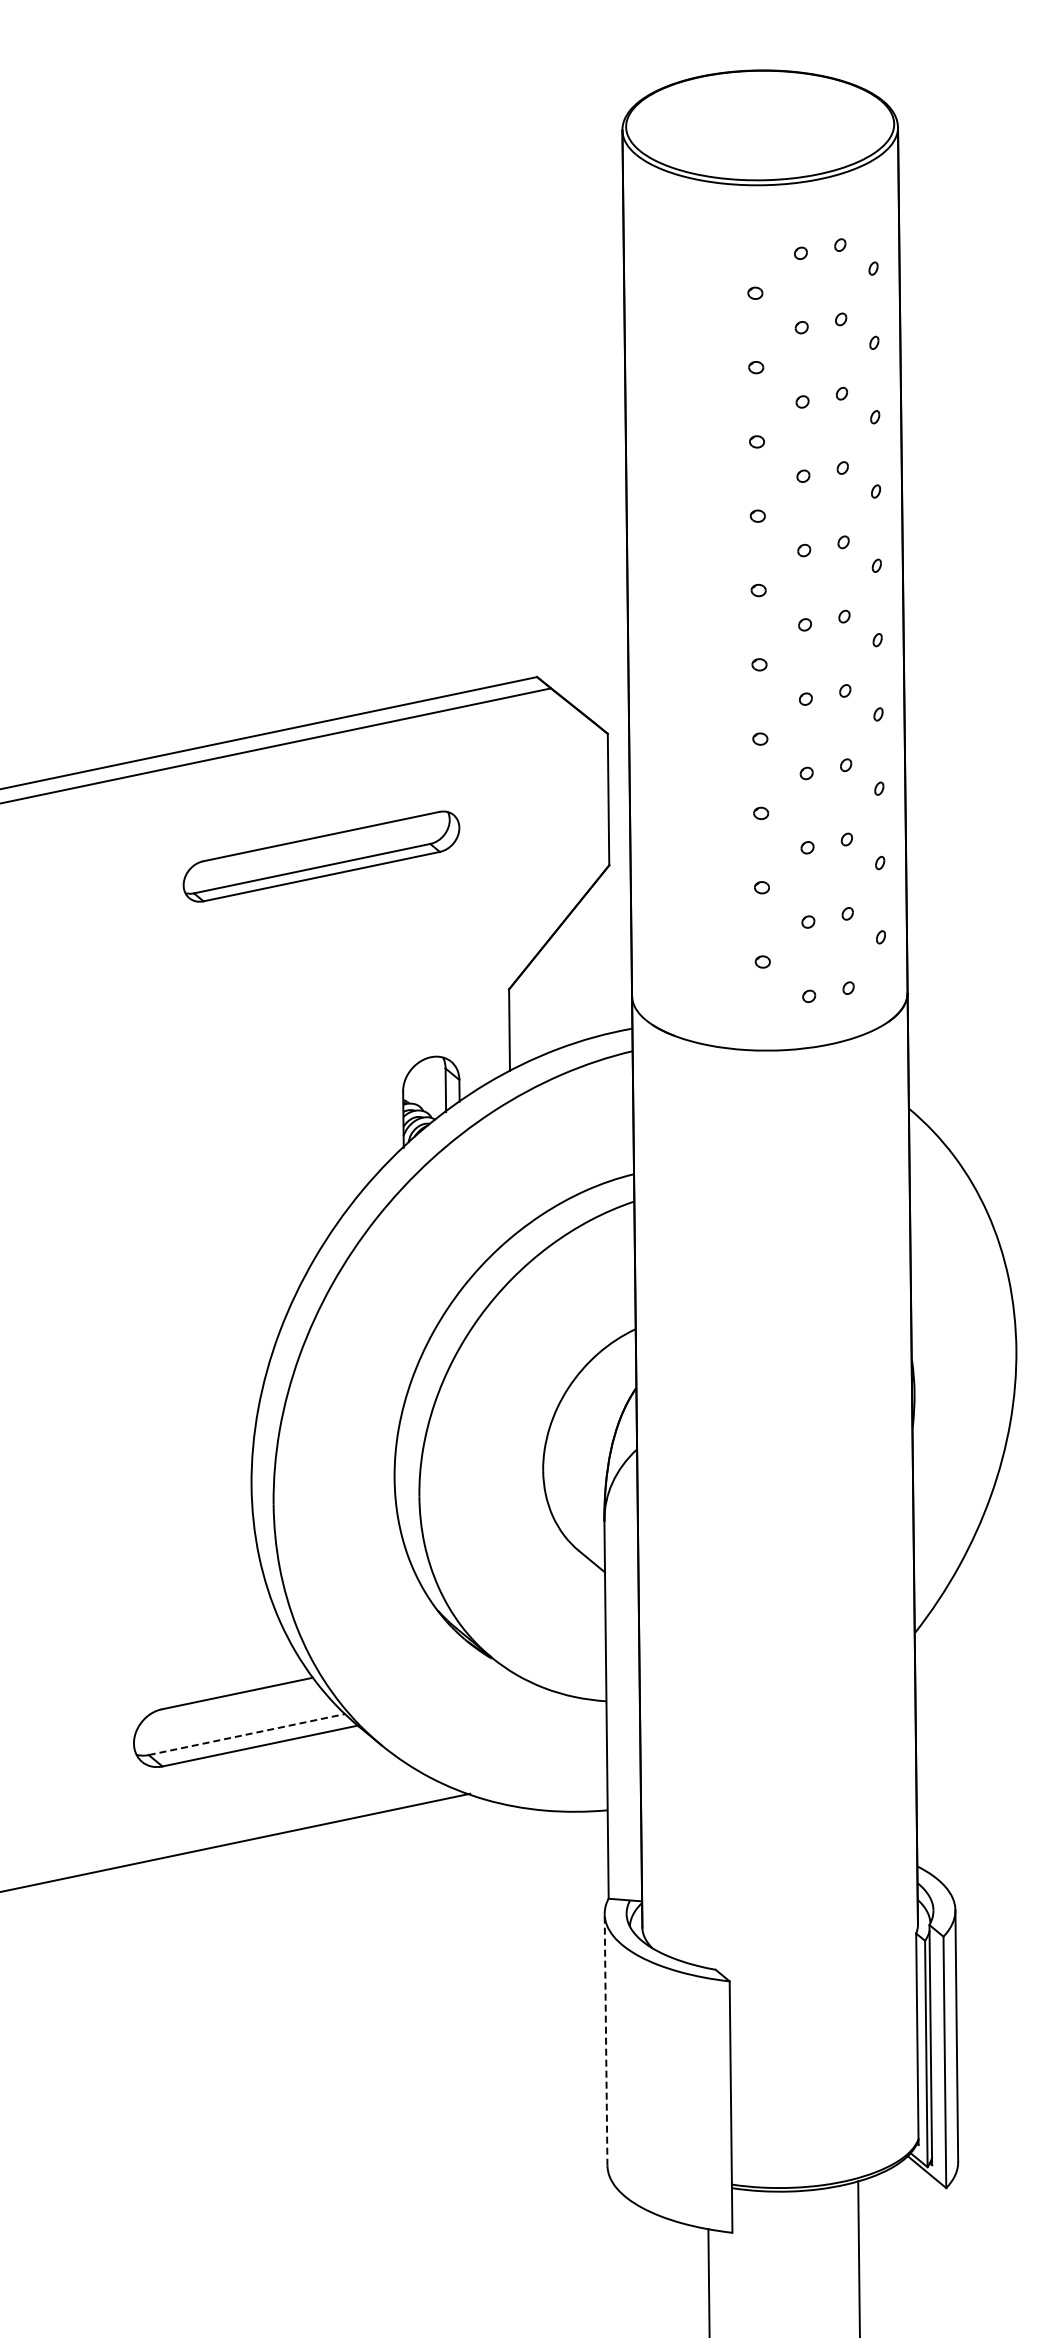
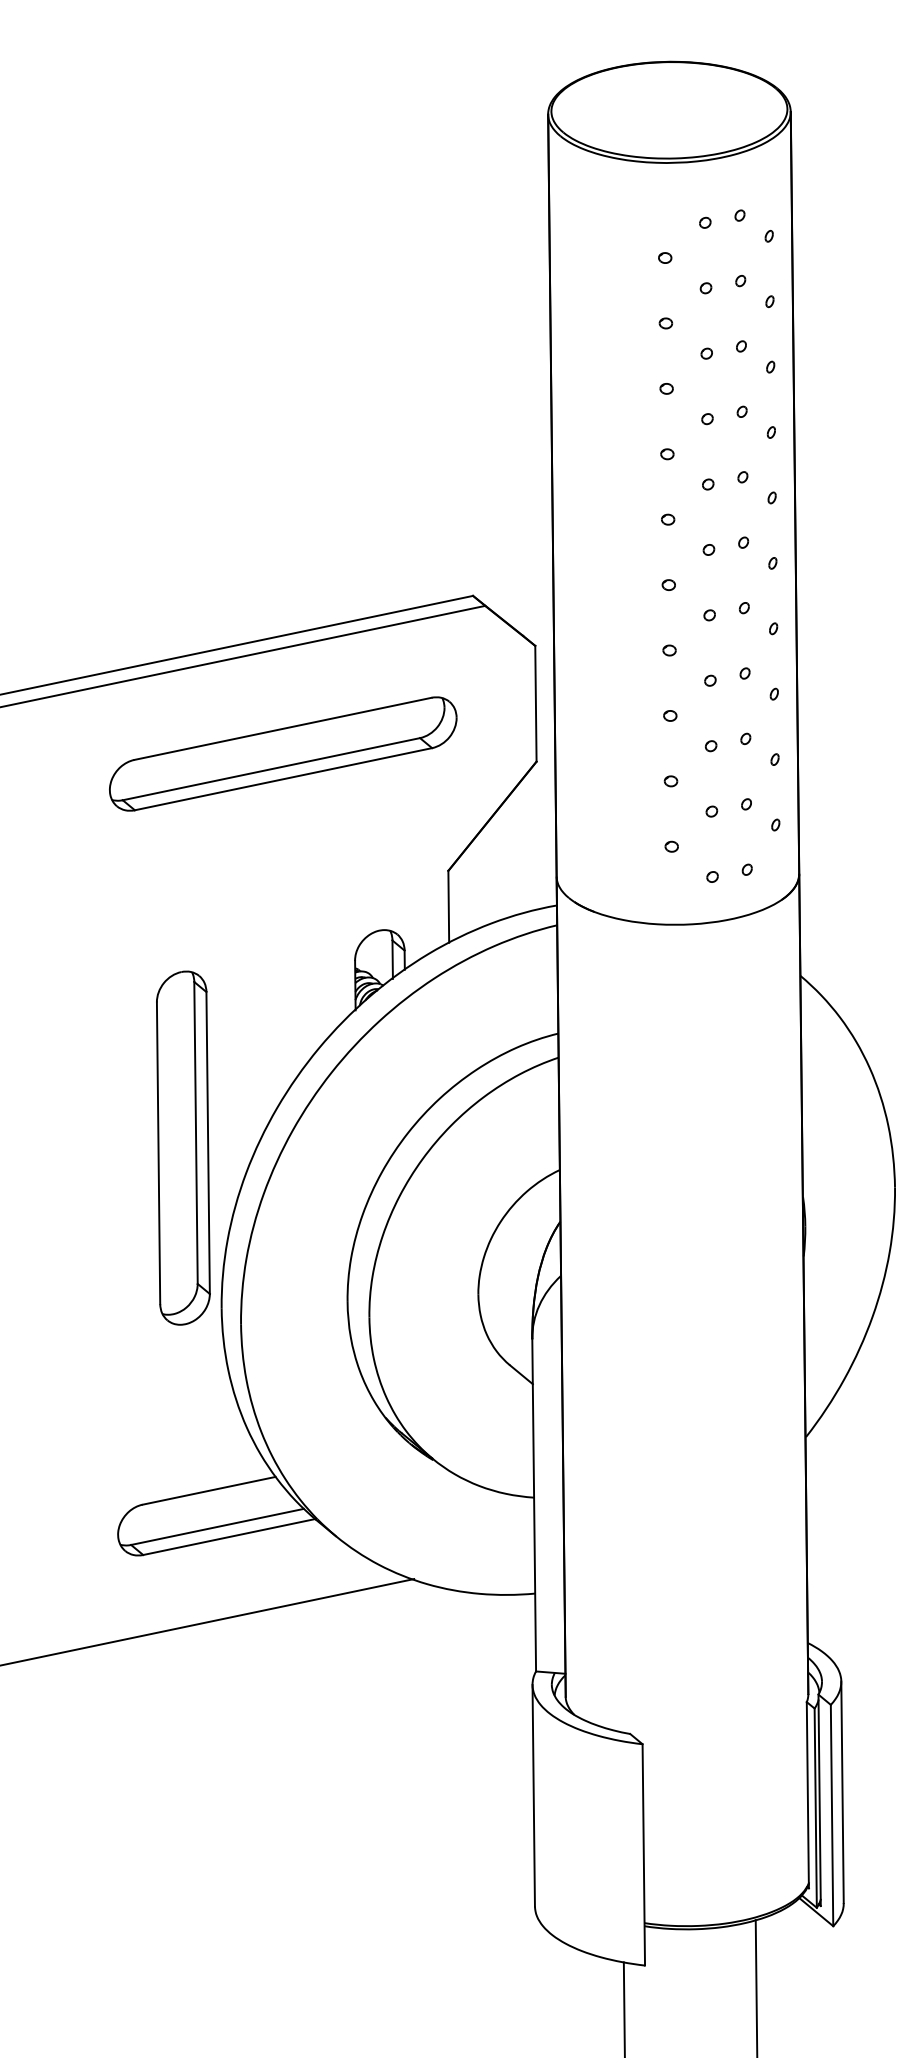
part: (321, 856) -> (283, 753), size x1.43
part: (208, 1303) -> (183, 1147), added
line: (247, 1734) -> (218, 1526), dashed -> solid
line: (606, 2039) -> (534, 1795), dashed -> solid

